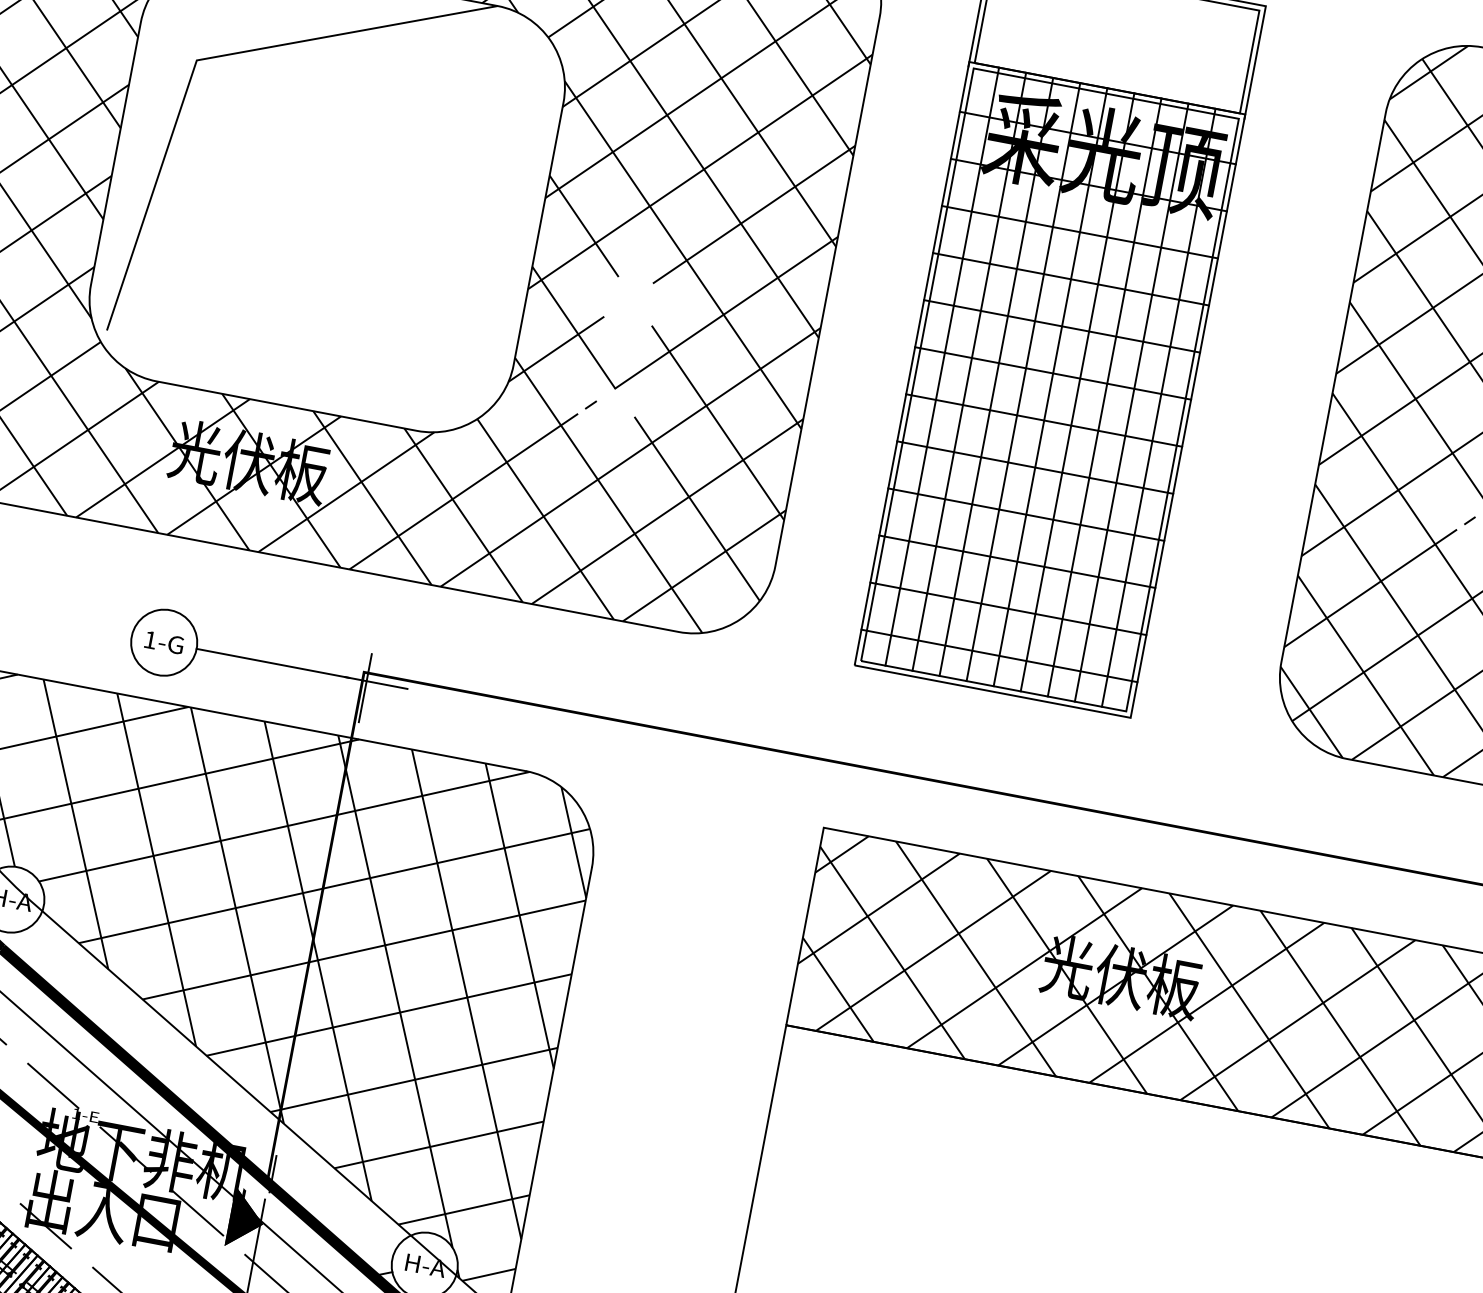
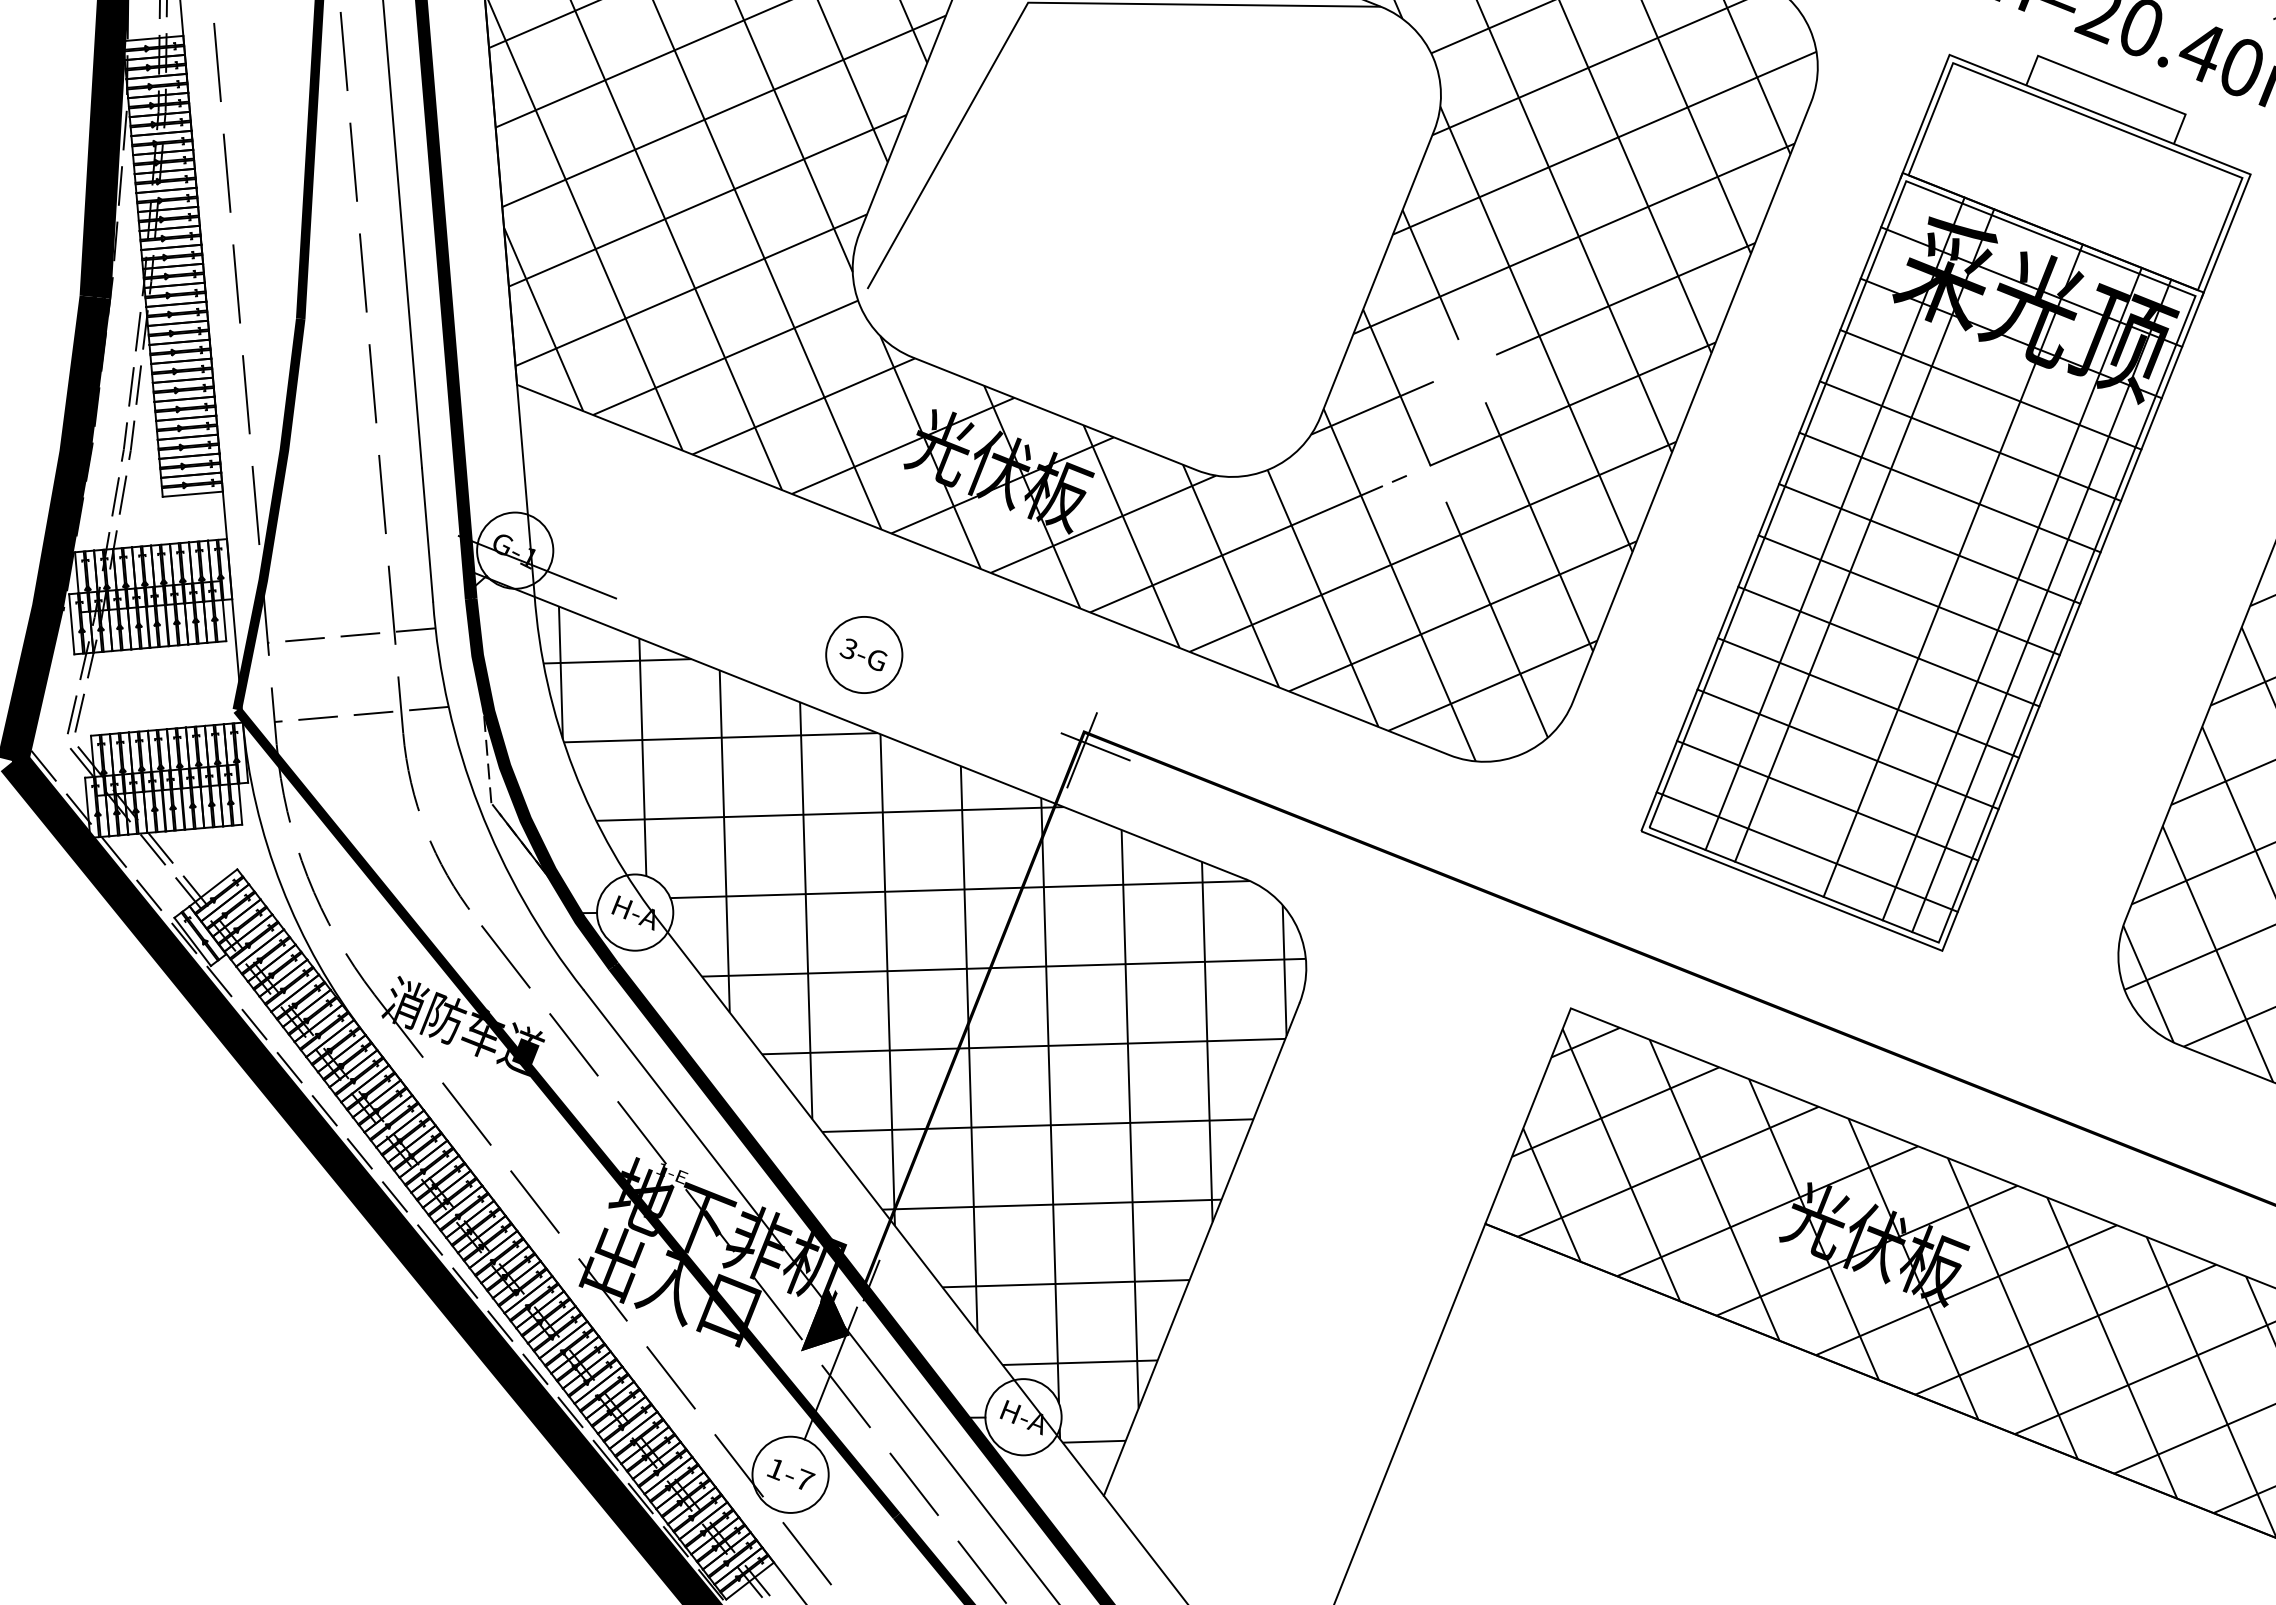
line: (942, 366) -> (1805, 511), removed
line: (1022, 382) -> (1893, 547), removed
line: (1050, 386) -> (1923, 558), removed
line: (1104, 397) -> (1982, 582), removed
text: (149, 640) -> (848, 649), 1-G -> 3-G
line: (272, 663) -> (982, 702), removed

